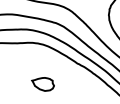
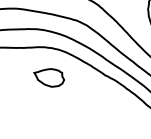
part: (42, 84) -> (48, 78), moved

